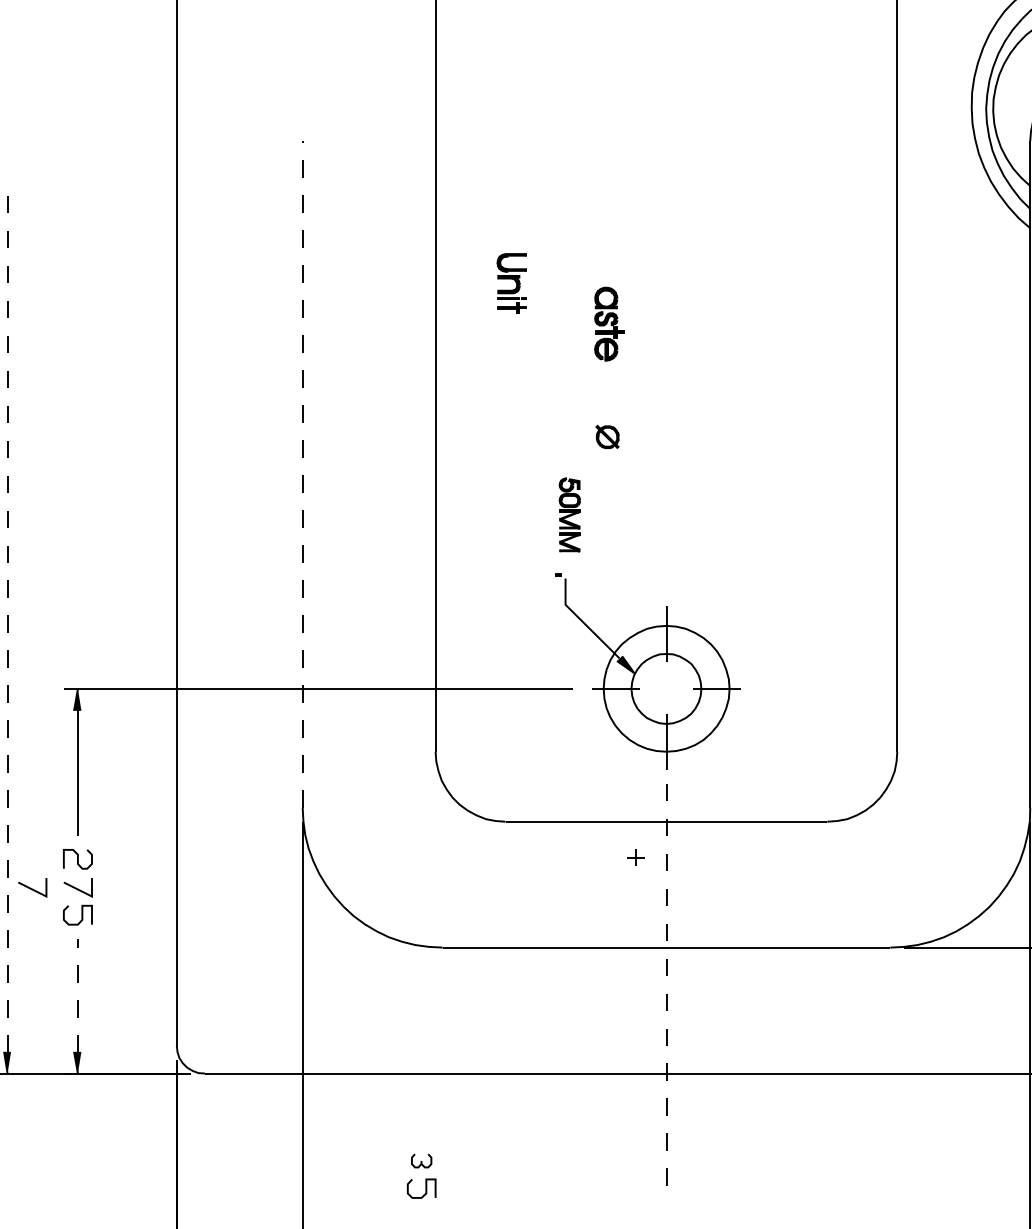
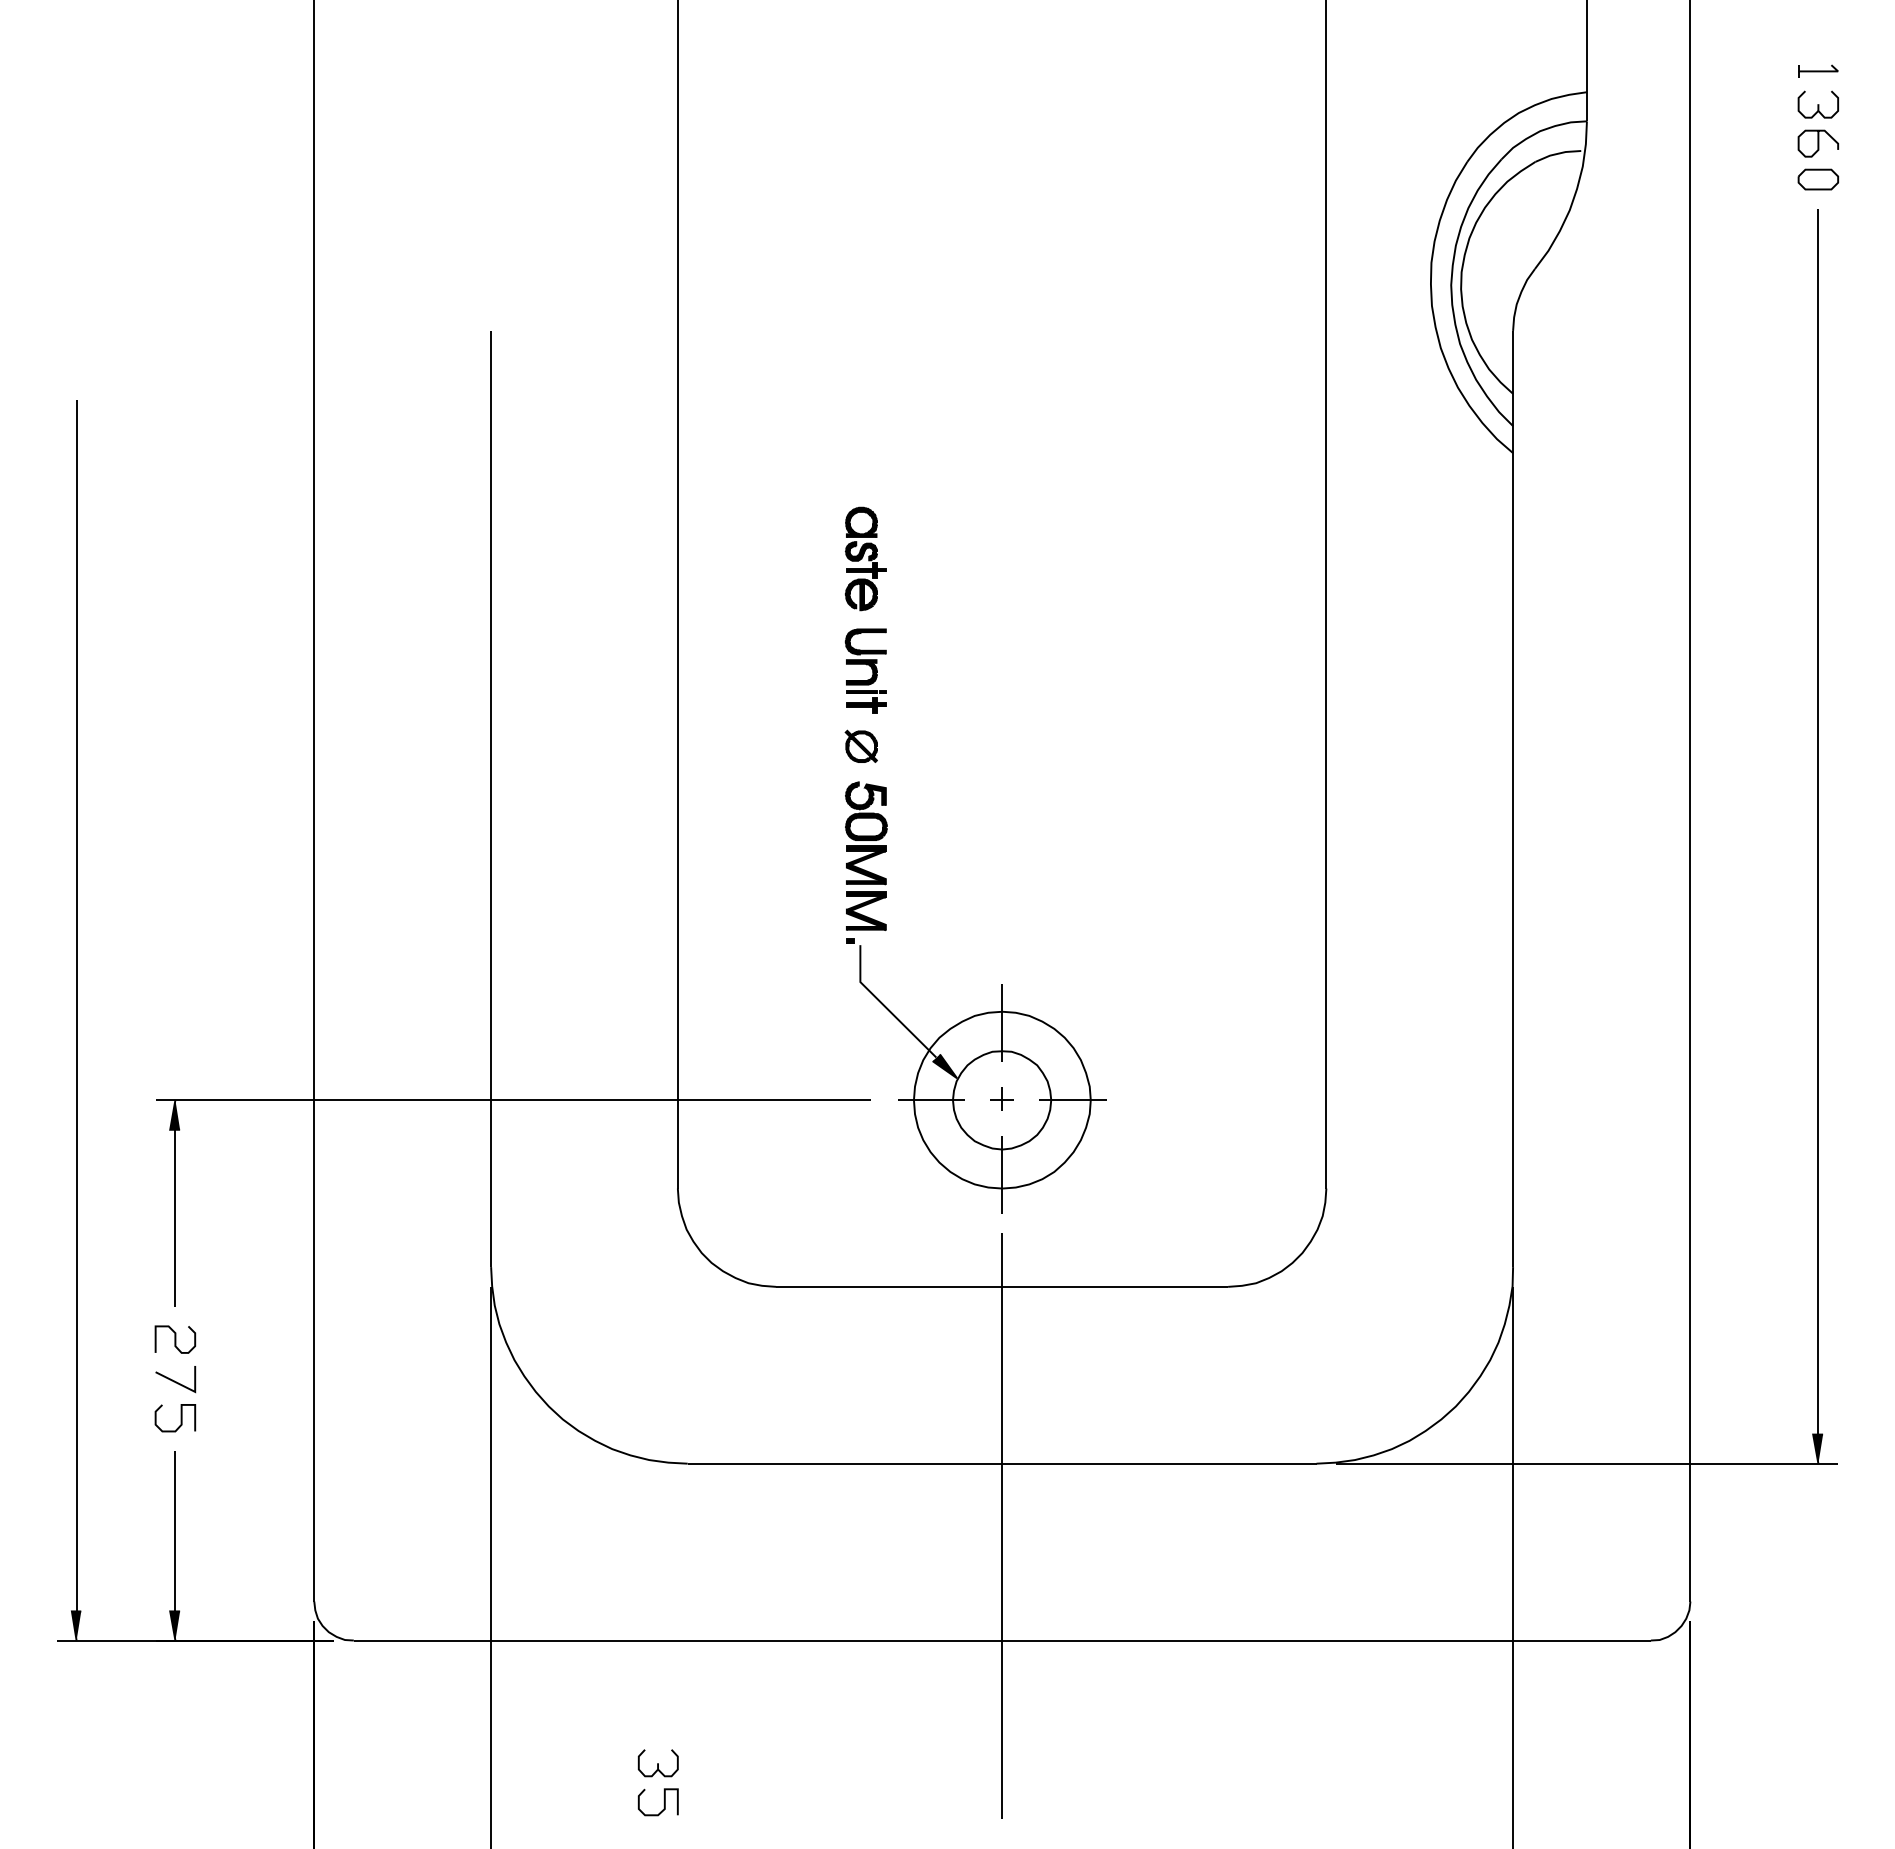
part: (511, 283) -> (865, 670), moved
part: (609, 323) -> (865, 558), moved
part: (606, 436) -> (860, 745), moved
line: (302, 474) -> (491, 798), dashed -> solid
part: (569, 514) -> (866, 855), size x1.43
line: (7, 621) -> (76, 1005), dashed -> solid
part: (635, 857) -> (1001, 1098), moved
line: (31, 888) -> (110, 1380), removed
line: (666, 992) -> (1002, 1526), dashed -> solid
line: (77, 995) -> (175, 1530), dashed -> solid
part: (421, 1161) -> (657, 1763), size x1.43

